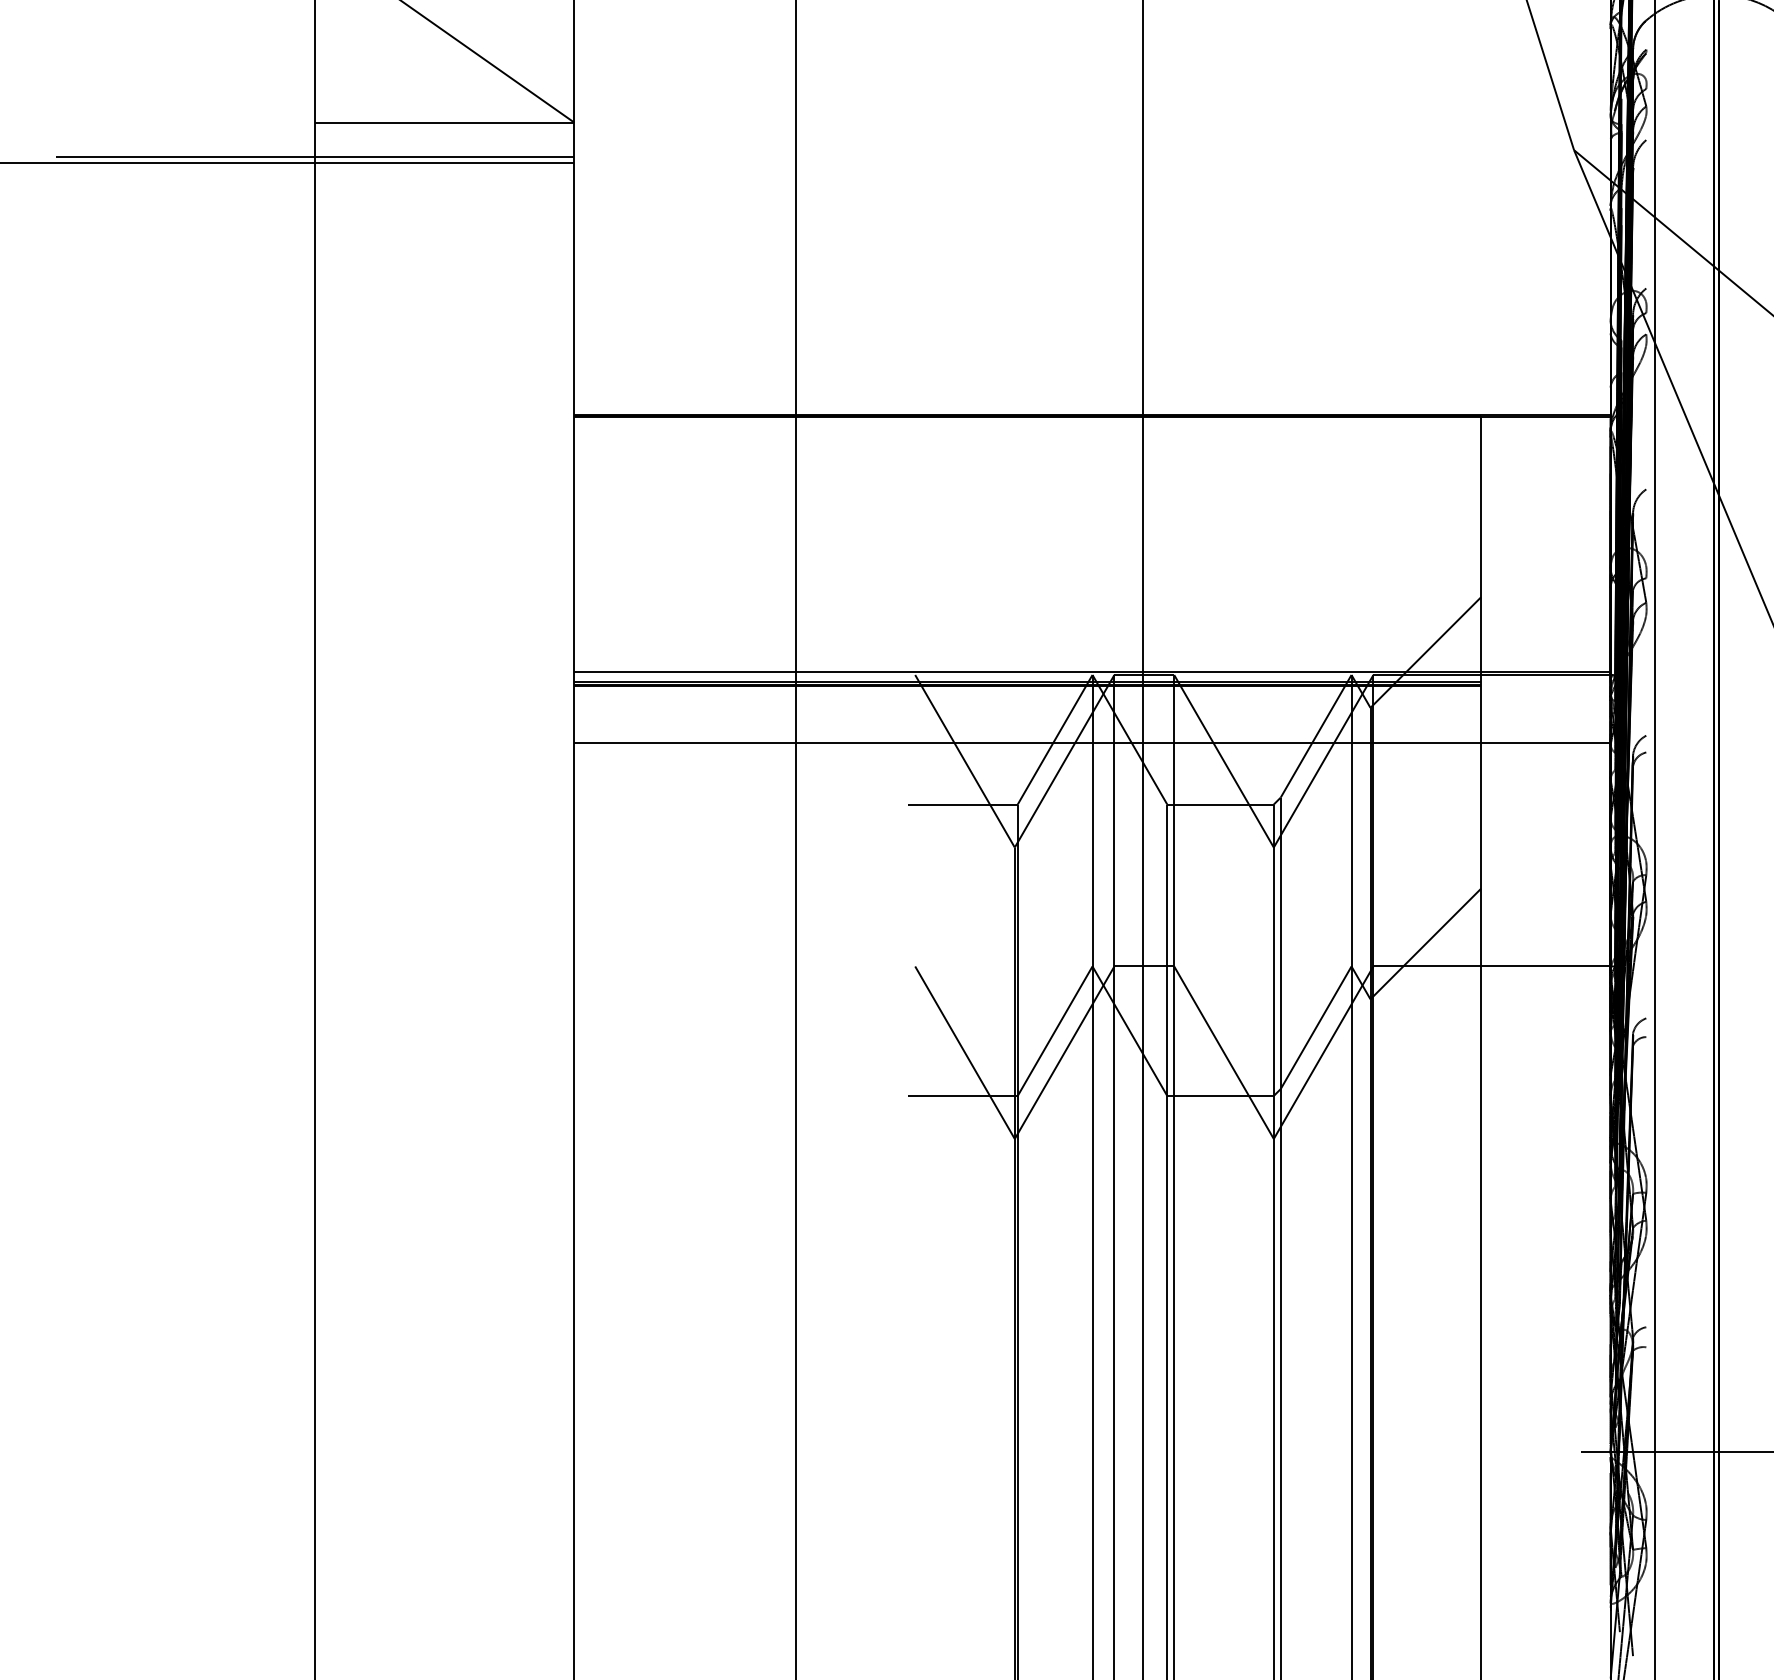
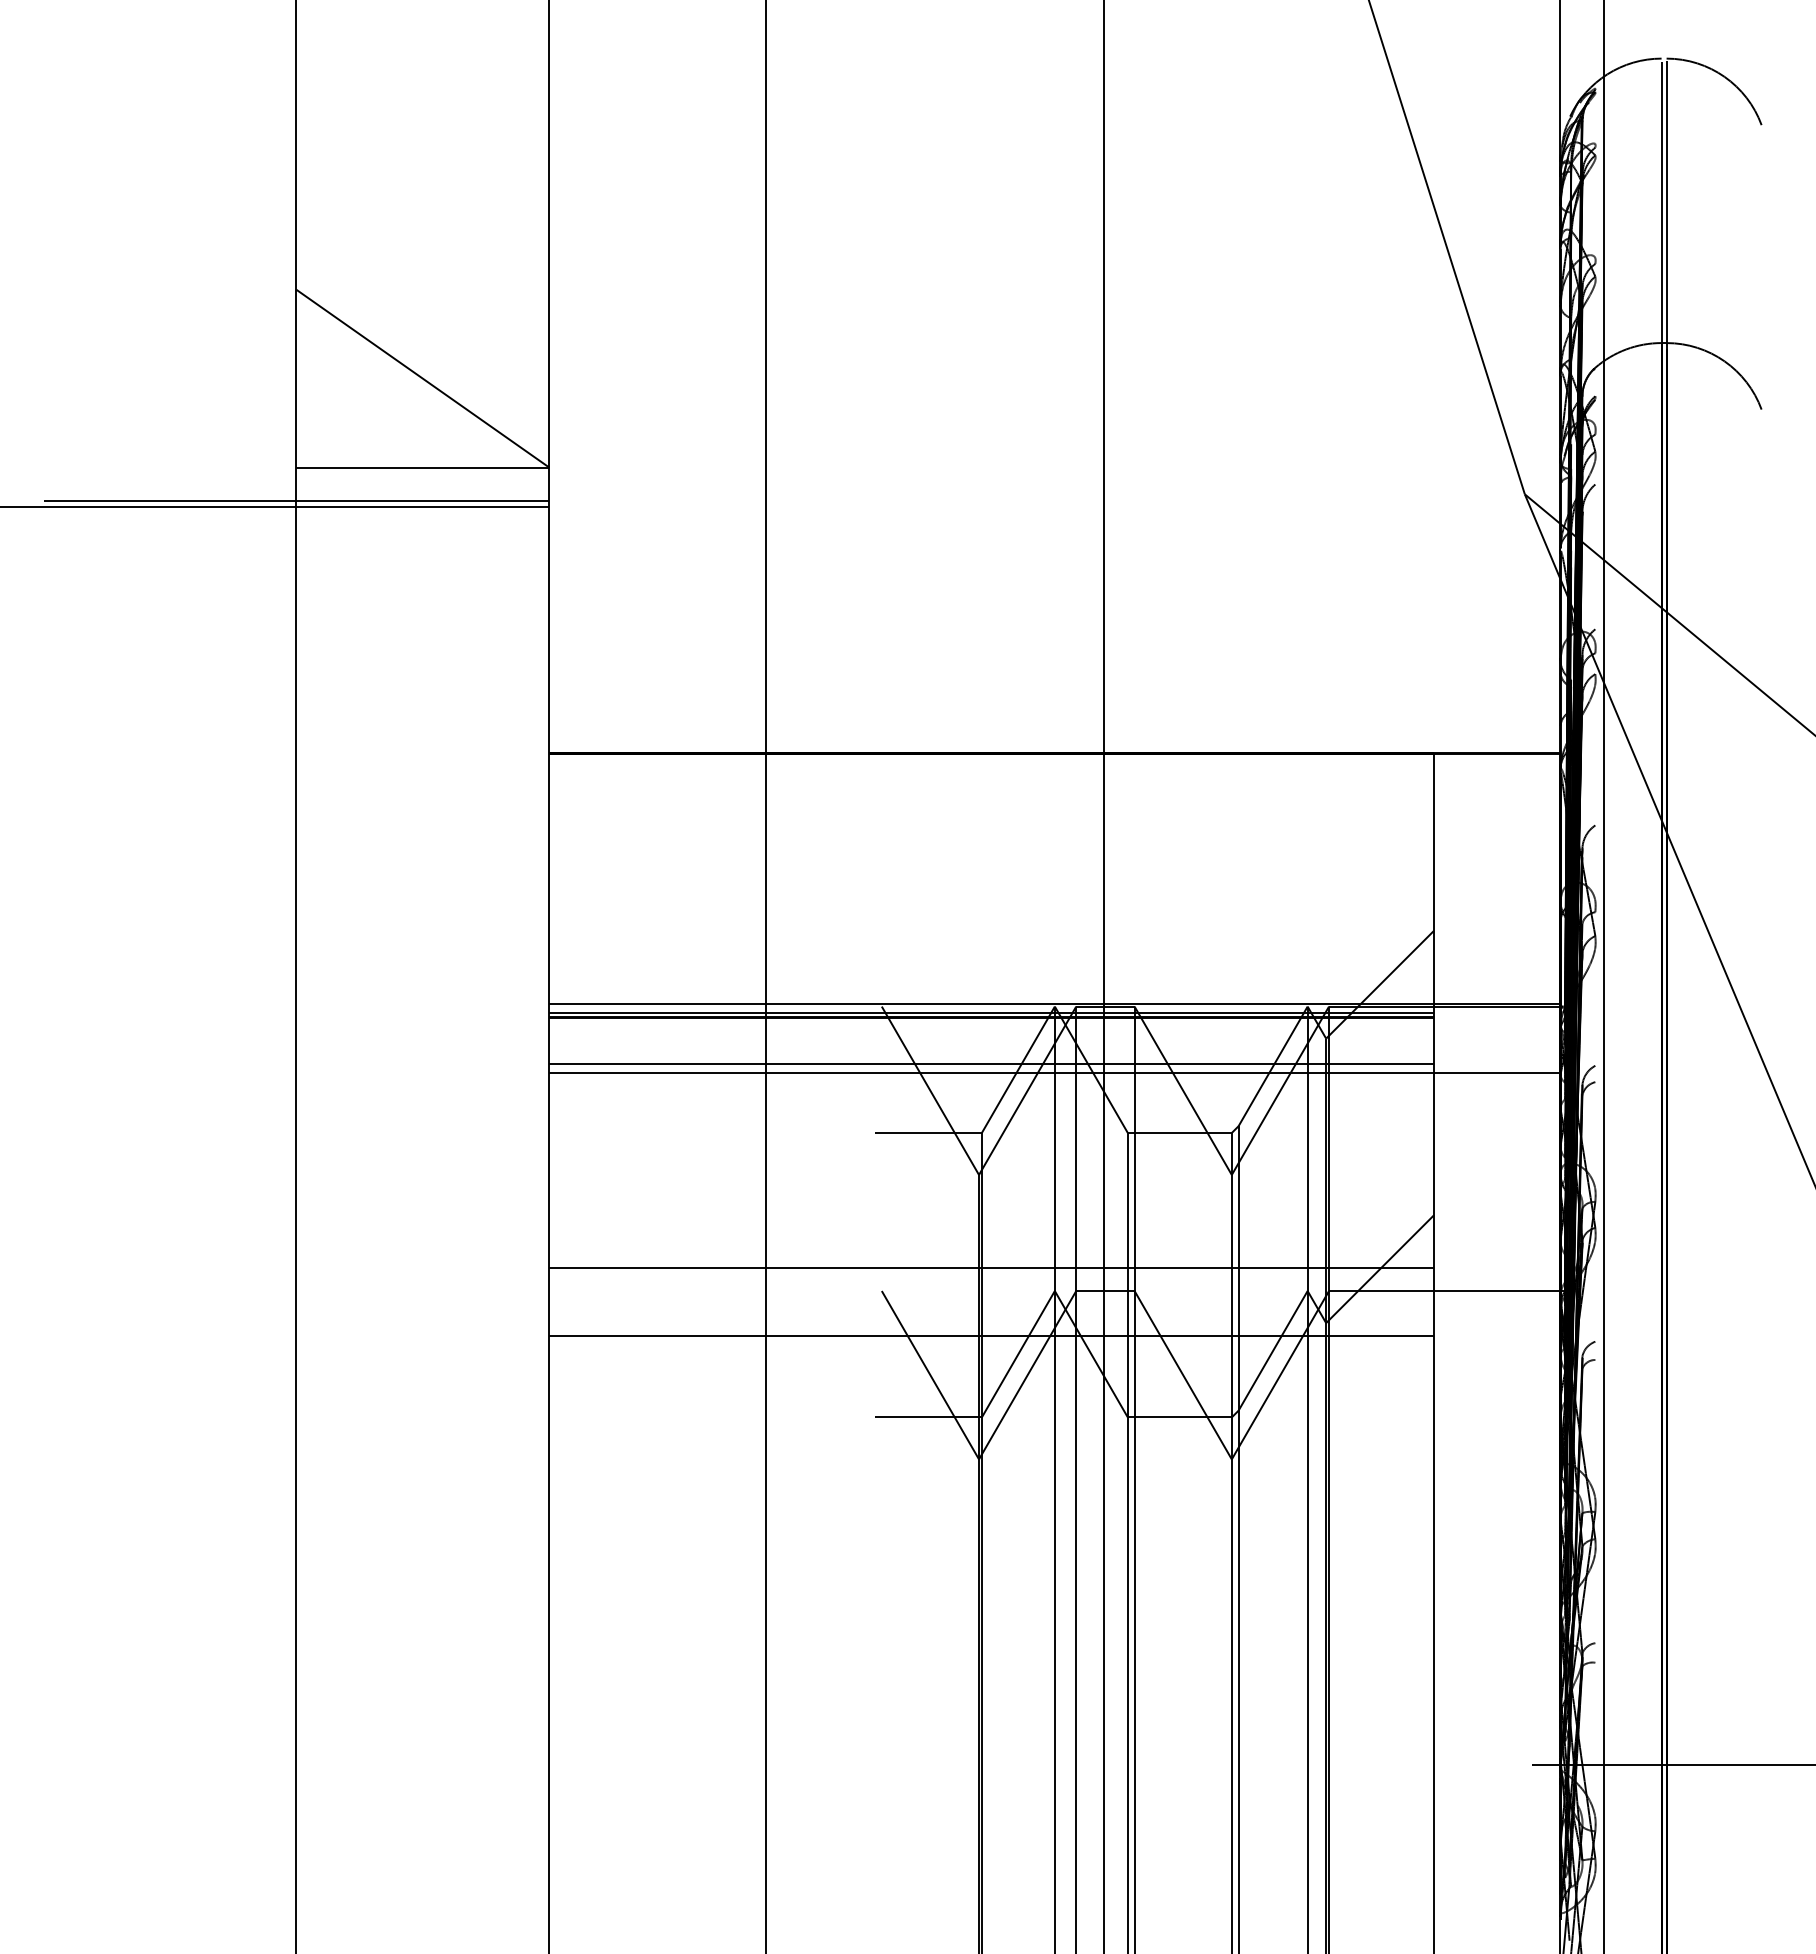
line: (1027, 734) -> (991, 1064), added
line: (1027, 942) -> (991, 1267), added
line: (1027, 1013) -> (991, 1336), added

